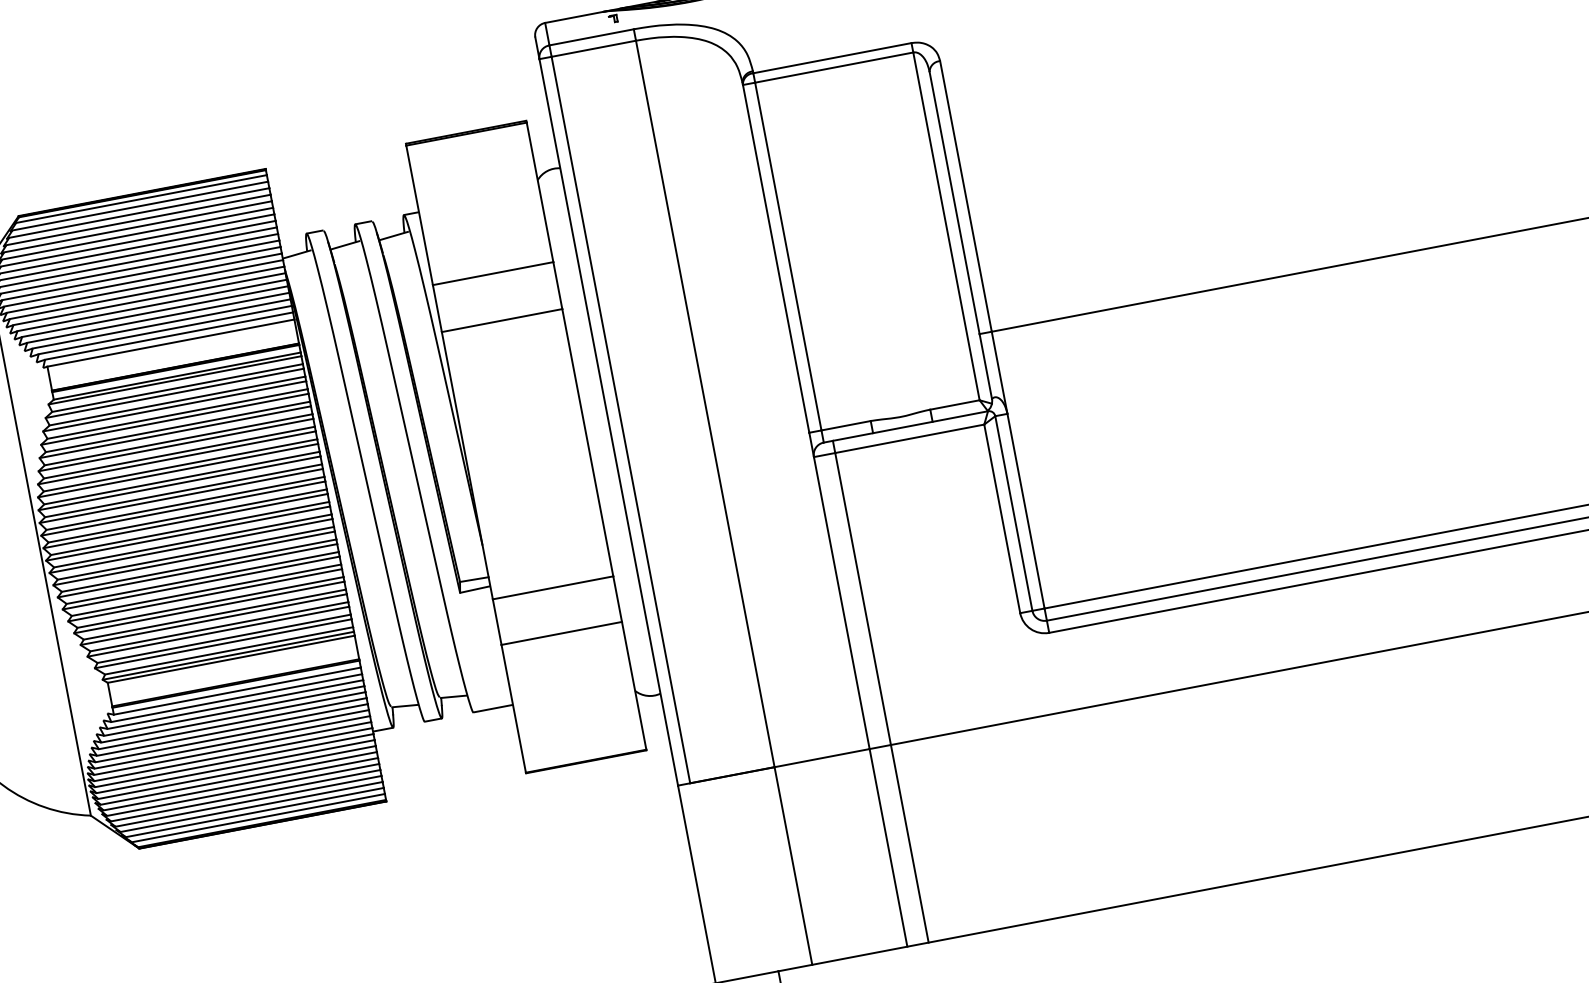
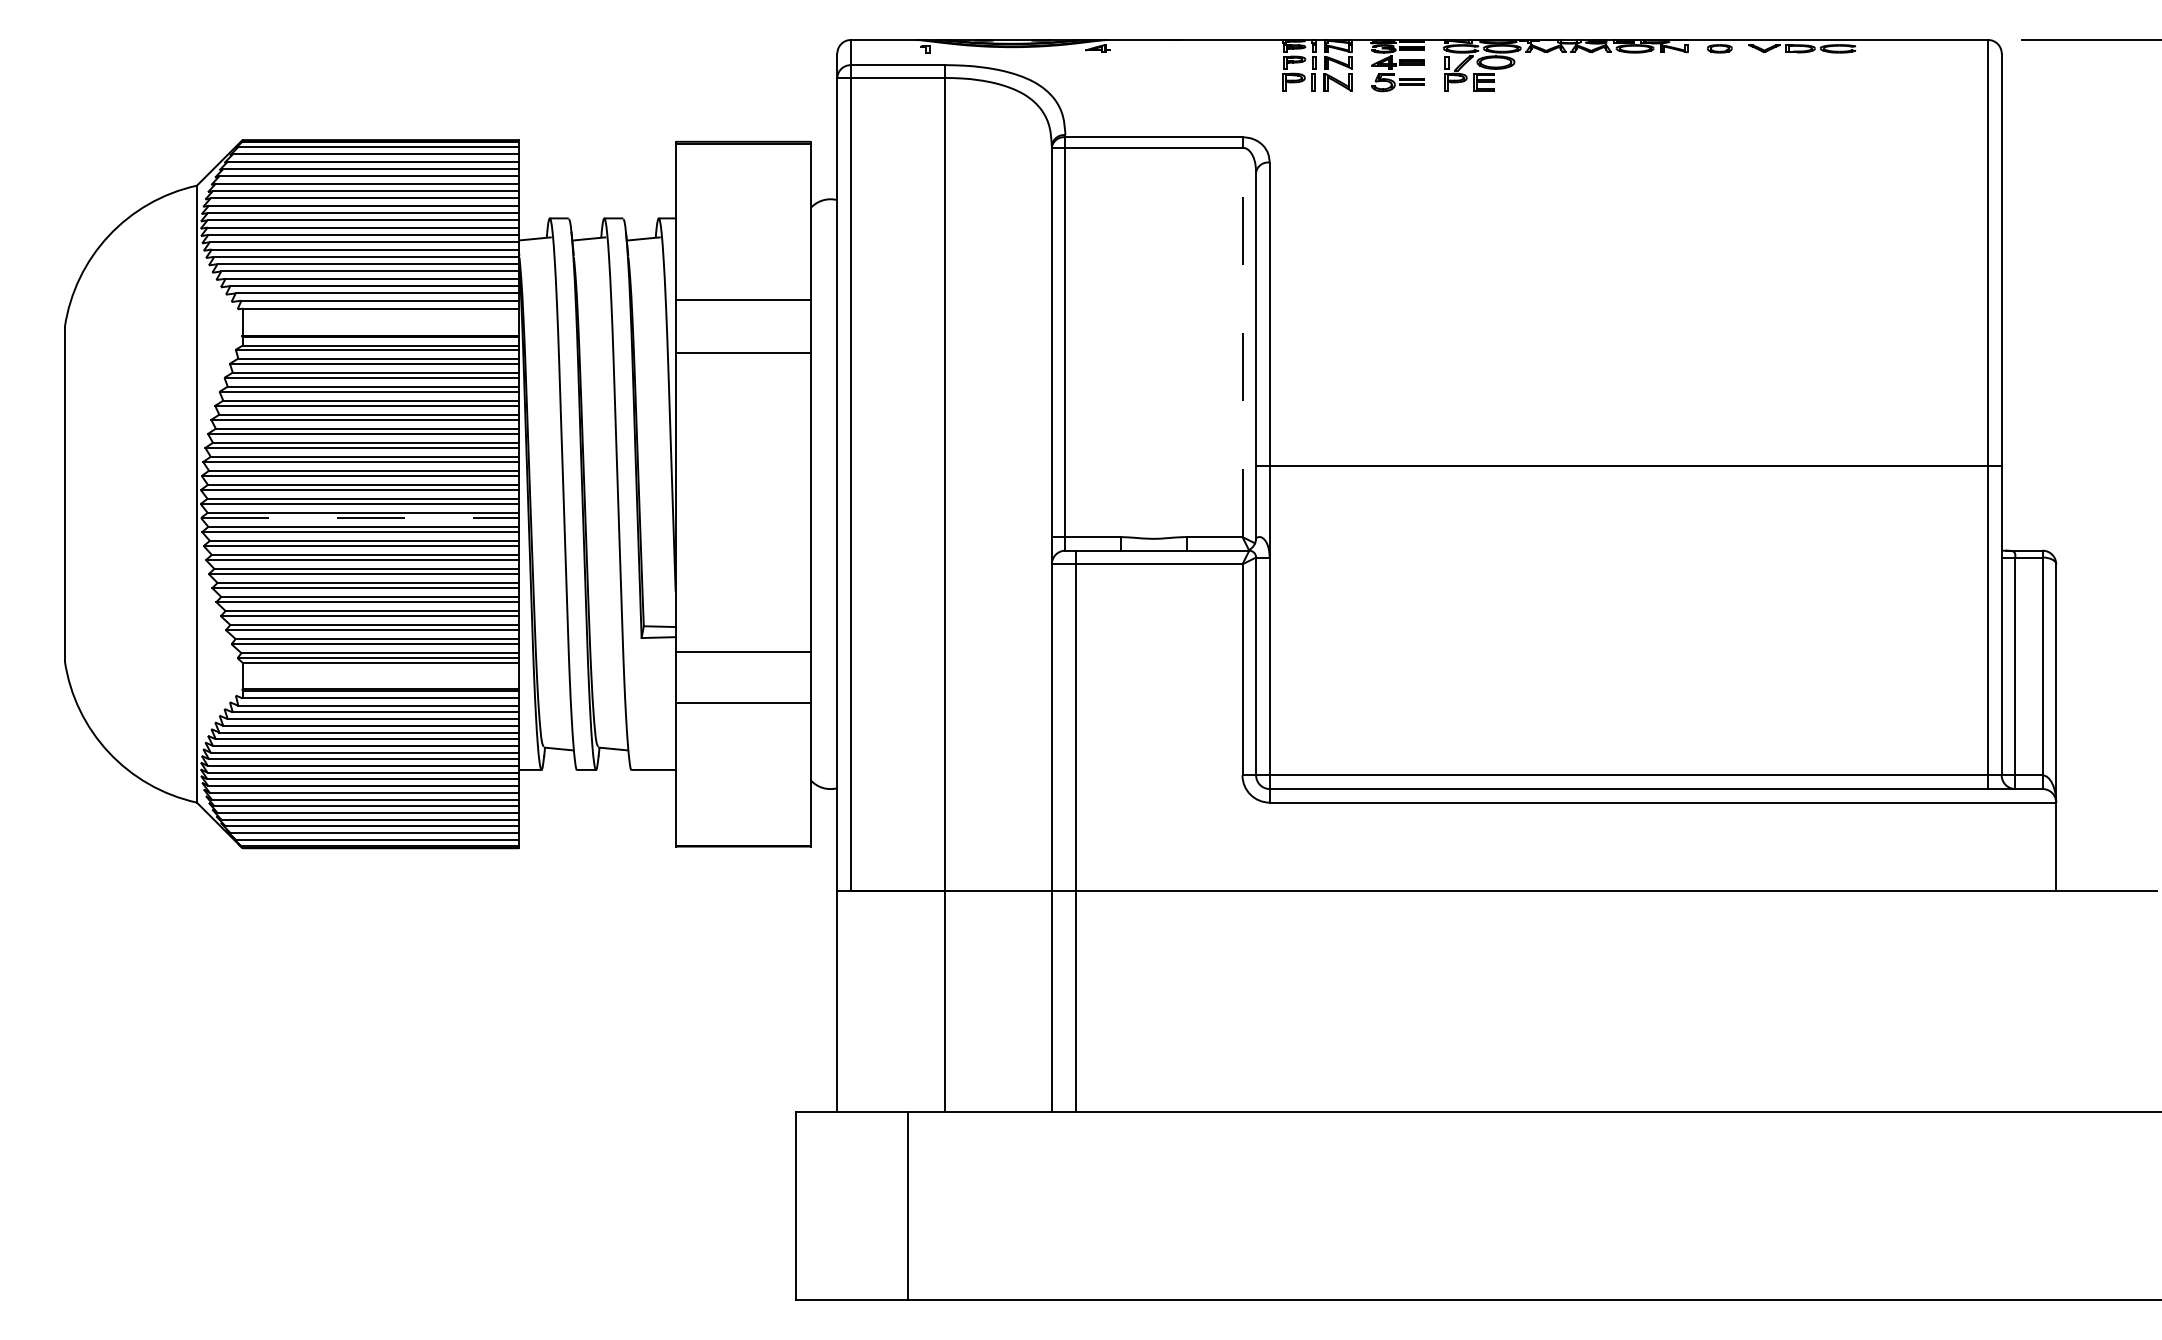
line: (946, 226) -> (1242, 342), solid -> dashed
line: (188, 533) -> (360, 518), solid -> dashed

